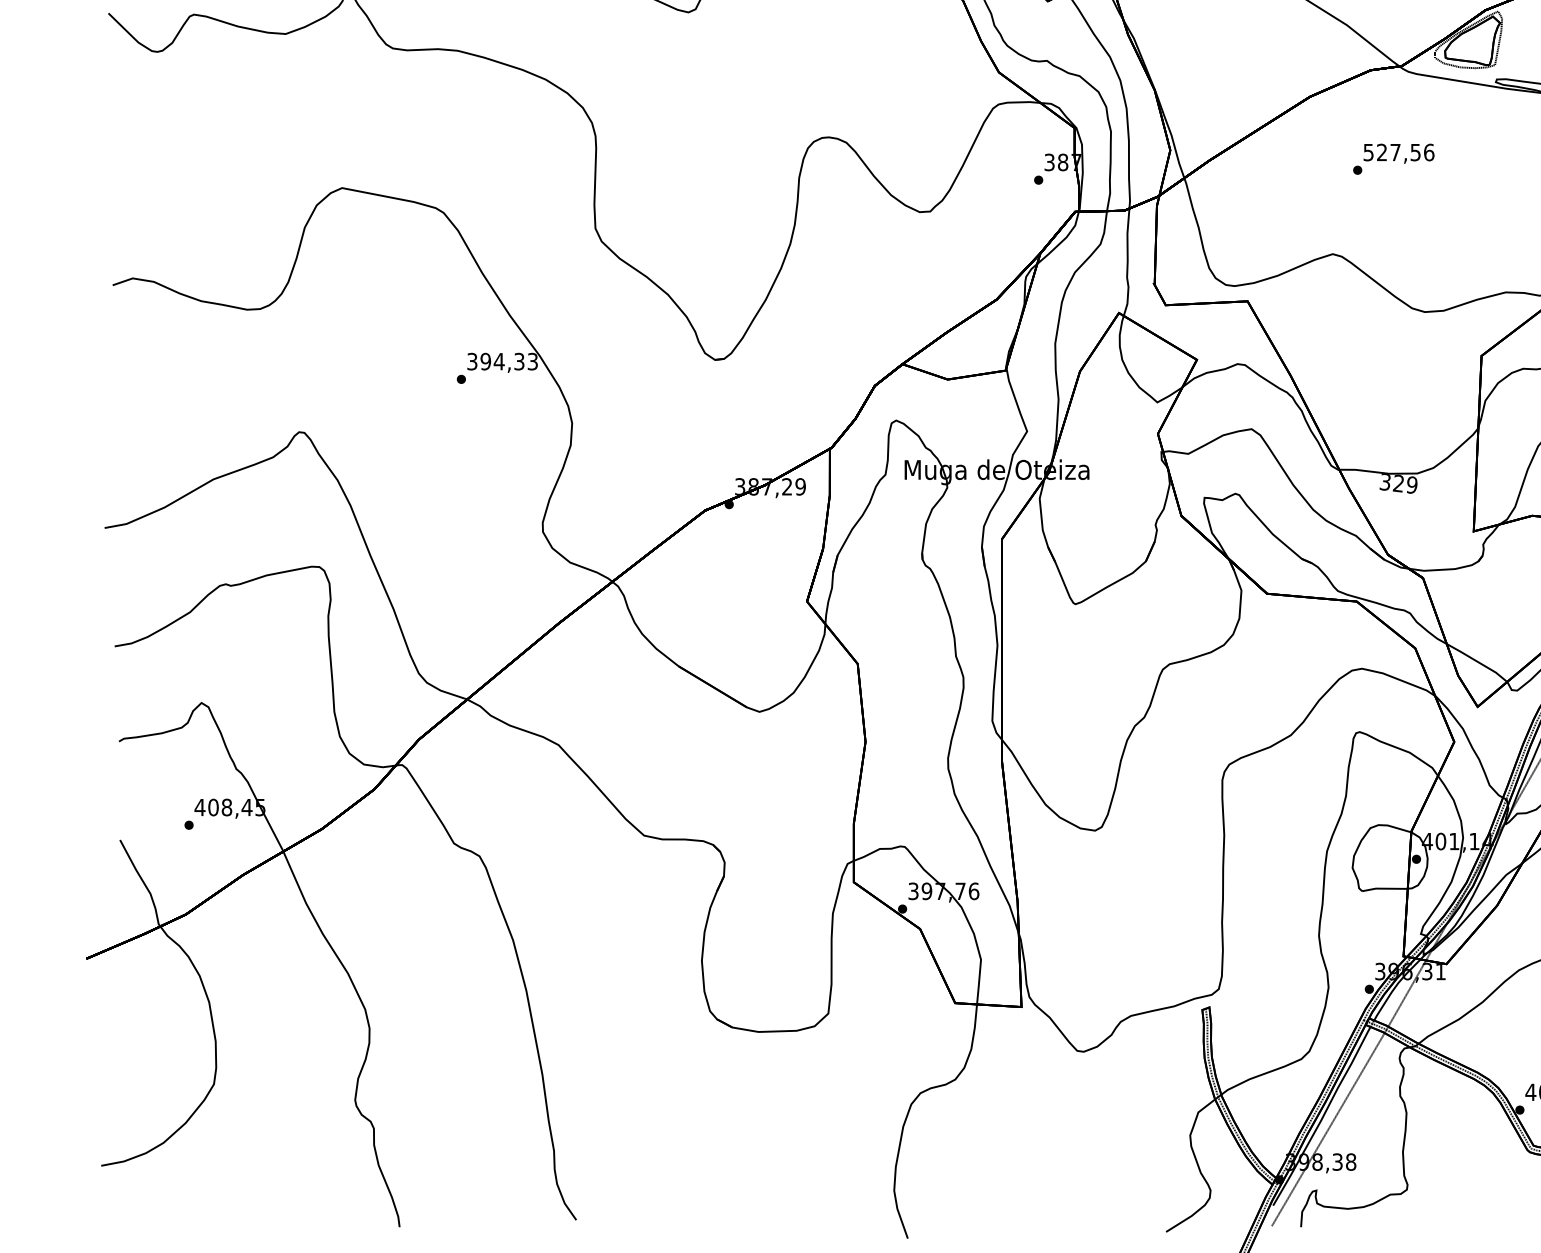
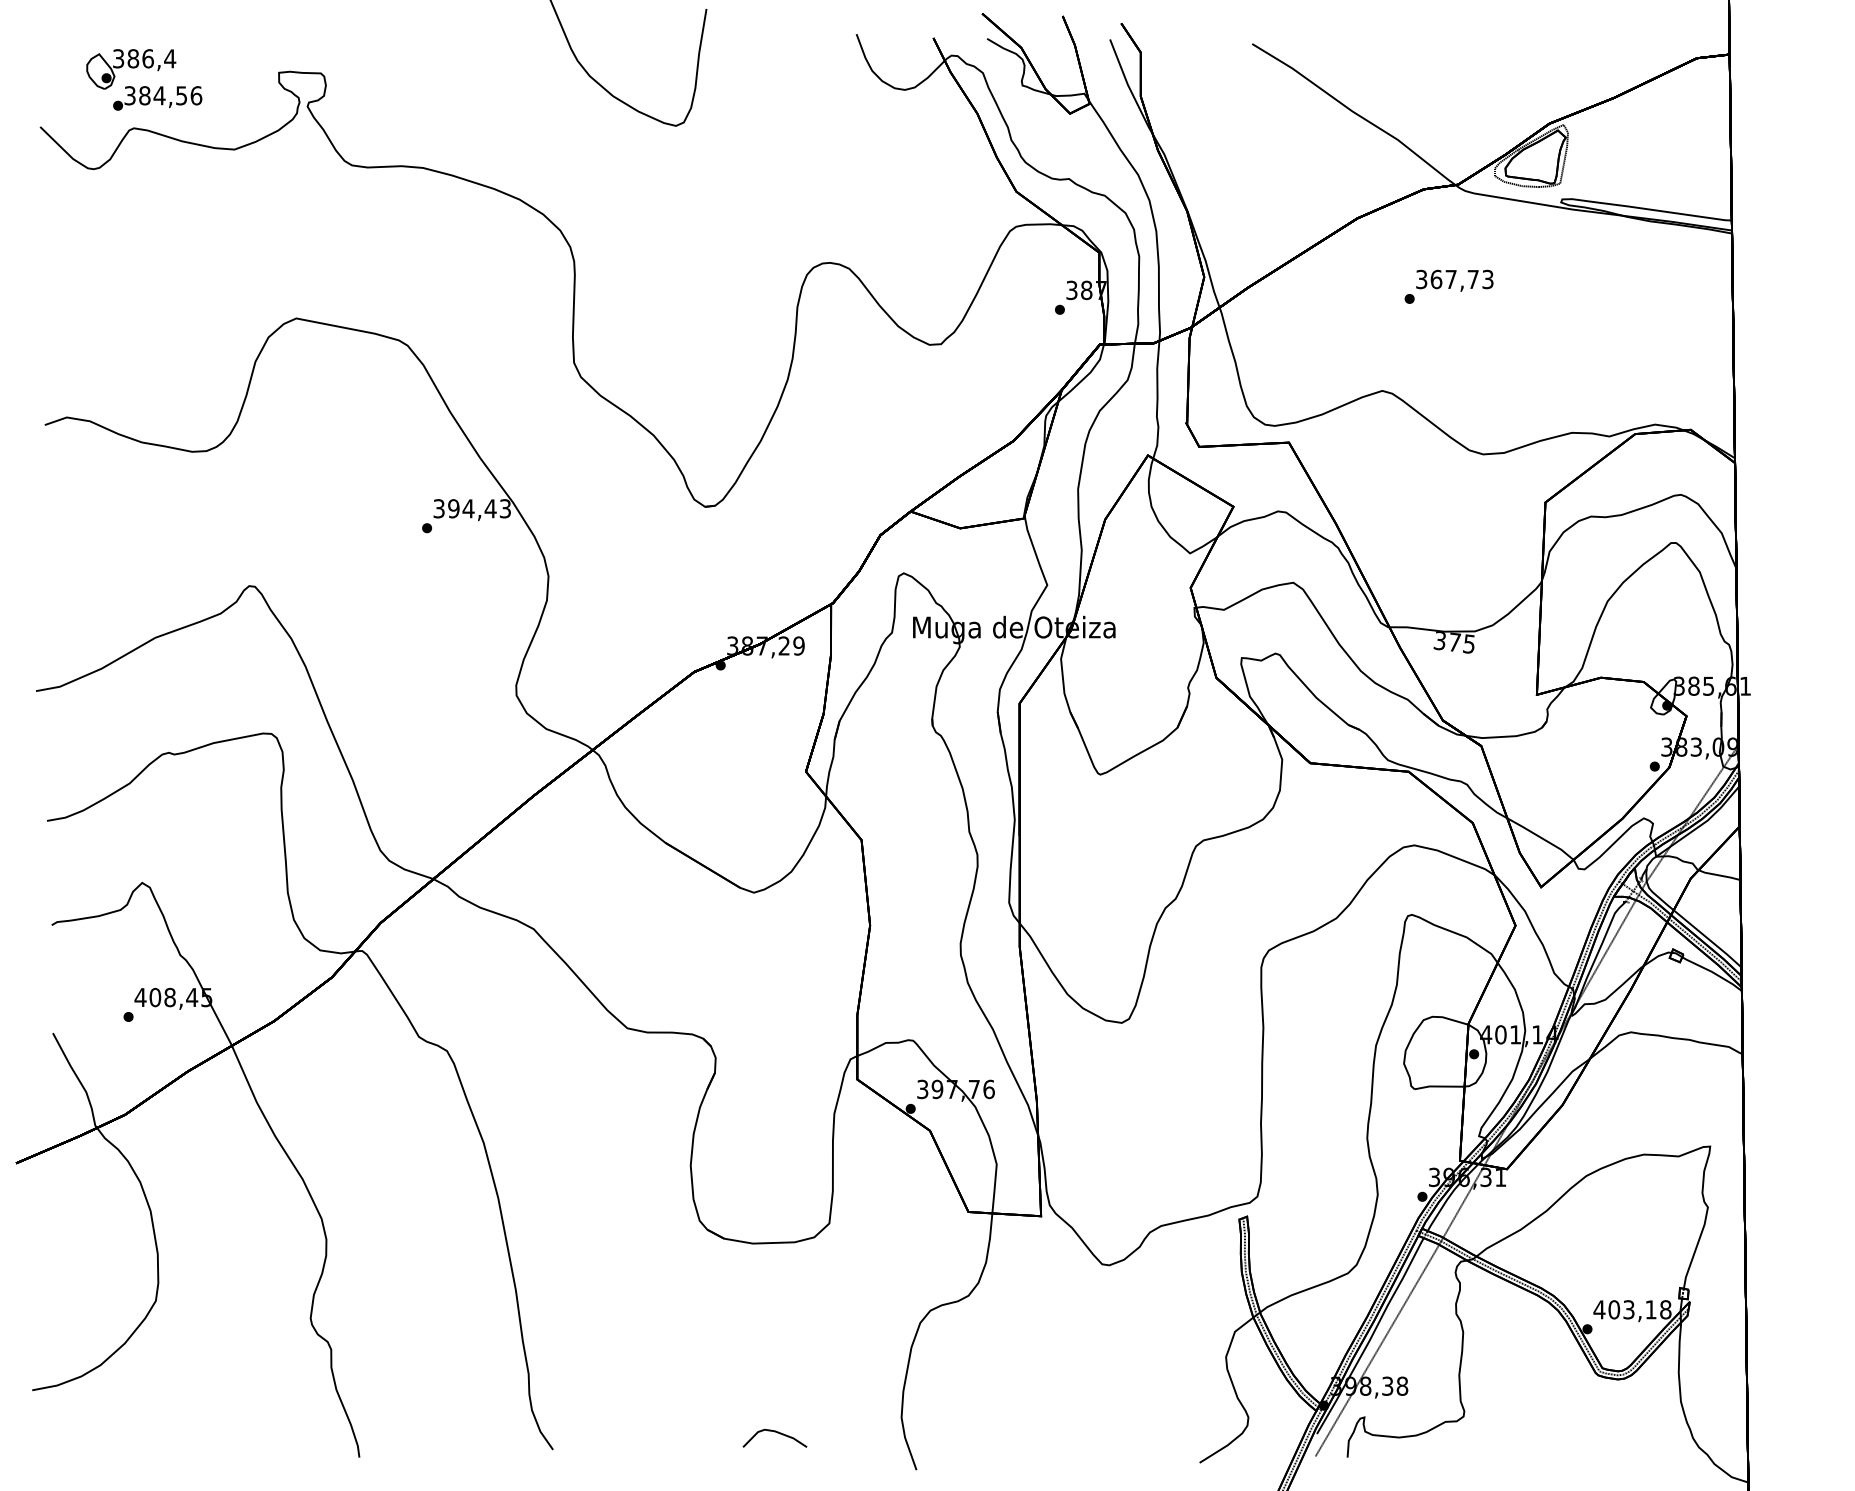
text: (1398, 152) -> (1454, 279), 527,56 -> 367,73
text: (519, 361) -> (490, 508), 394,33 -> 394,43
text: (1404, 483) -> (1461, 642), 329 -> 375
curve: (778, 1204) -> (774, 1432), added

